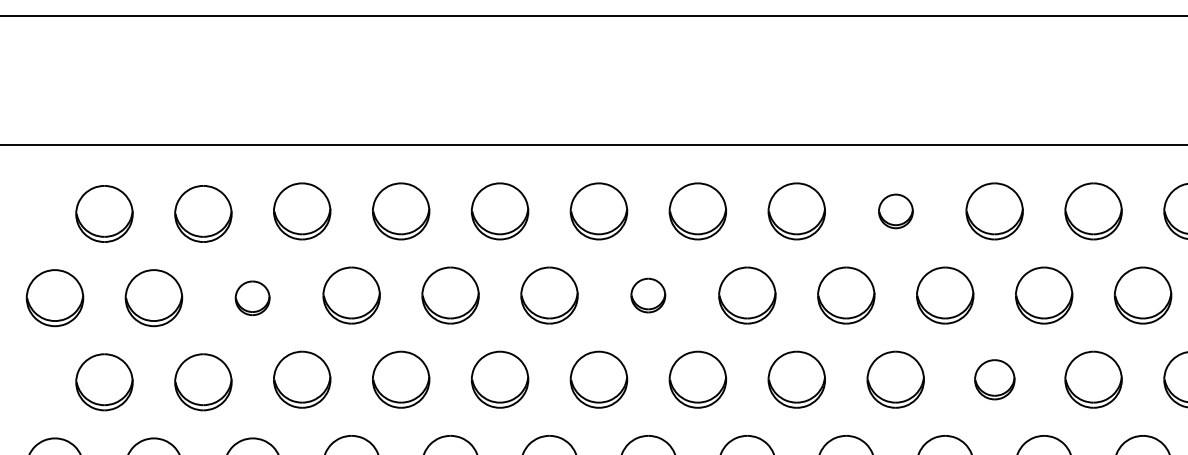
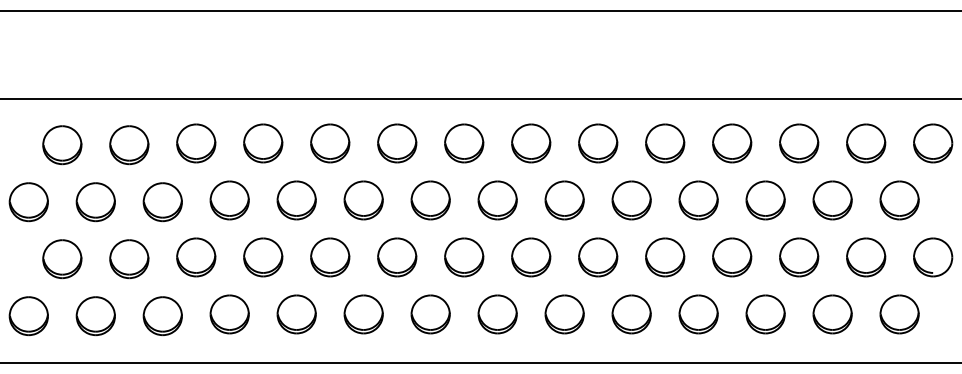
part: (896, 211) -> (598, 143), size x1.67
part: (648, 295) -> (430, 200), size x1.67
part: (252, 298) -> (162, 202), size x1.67
part: (995, 379) -> (665, 257), size x1.43

